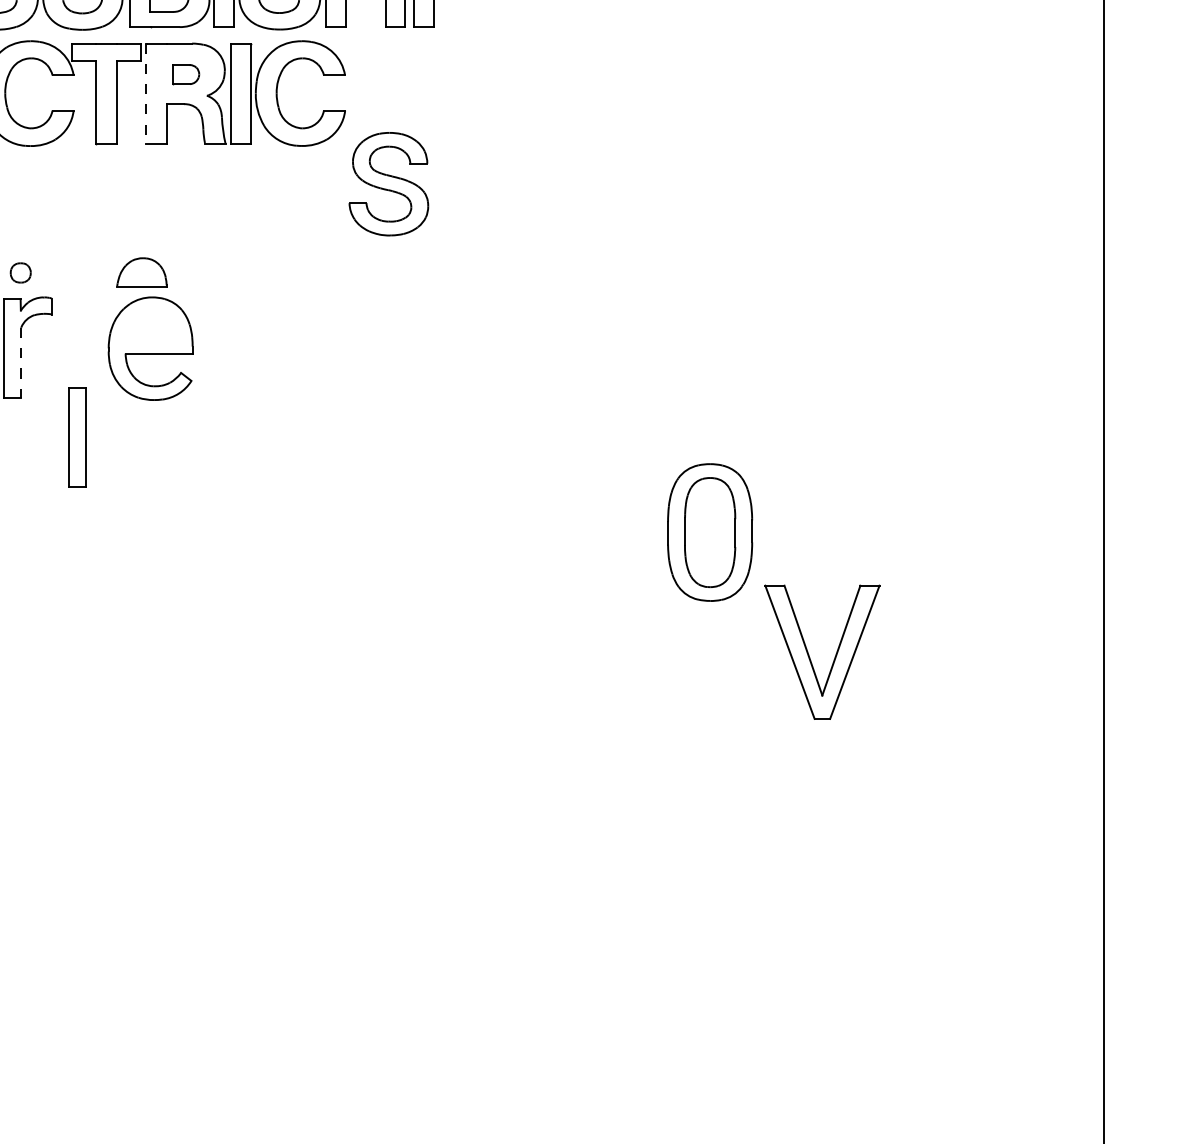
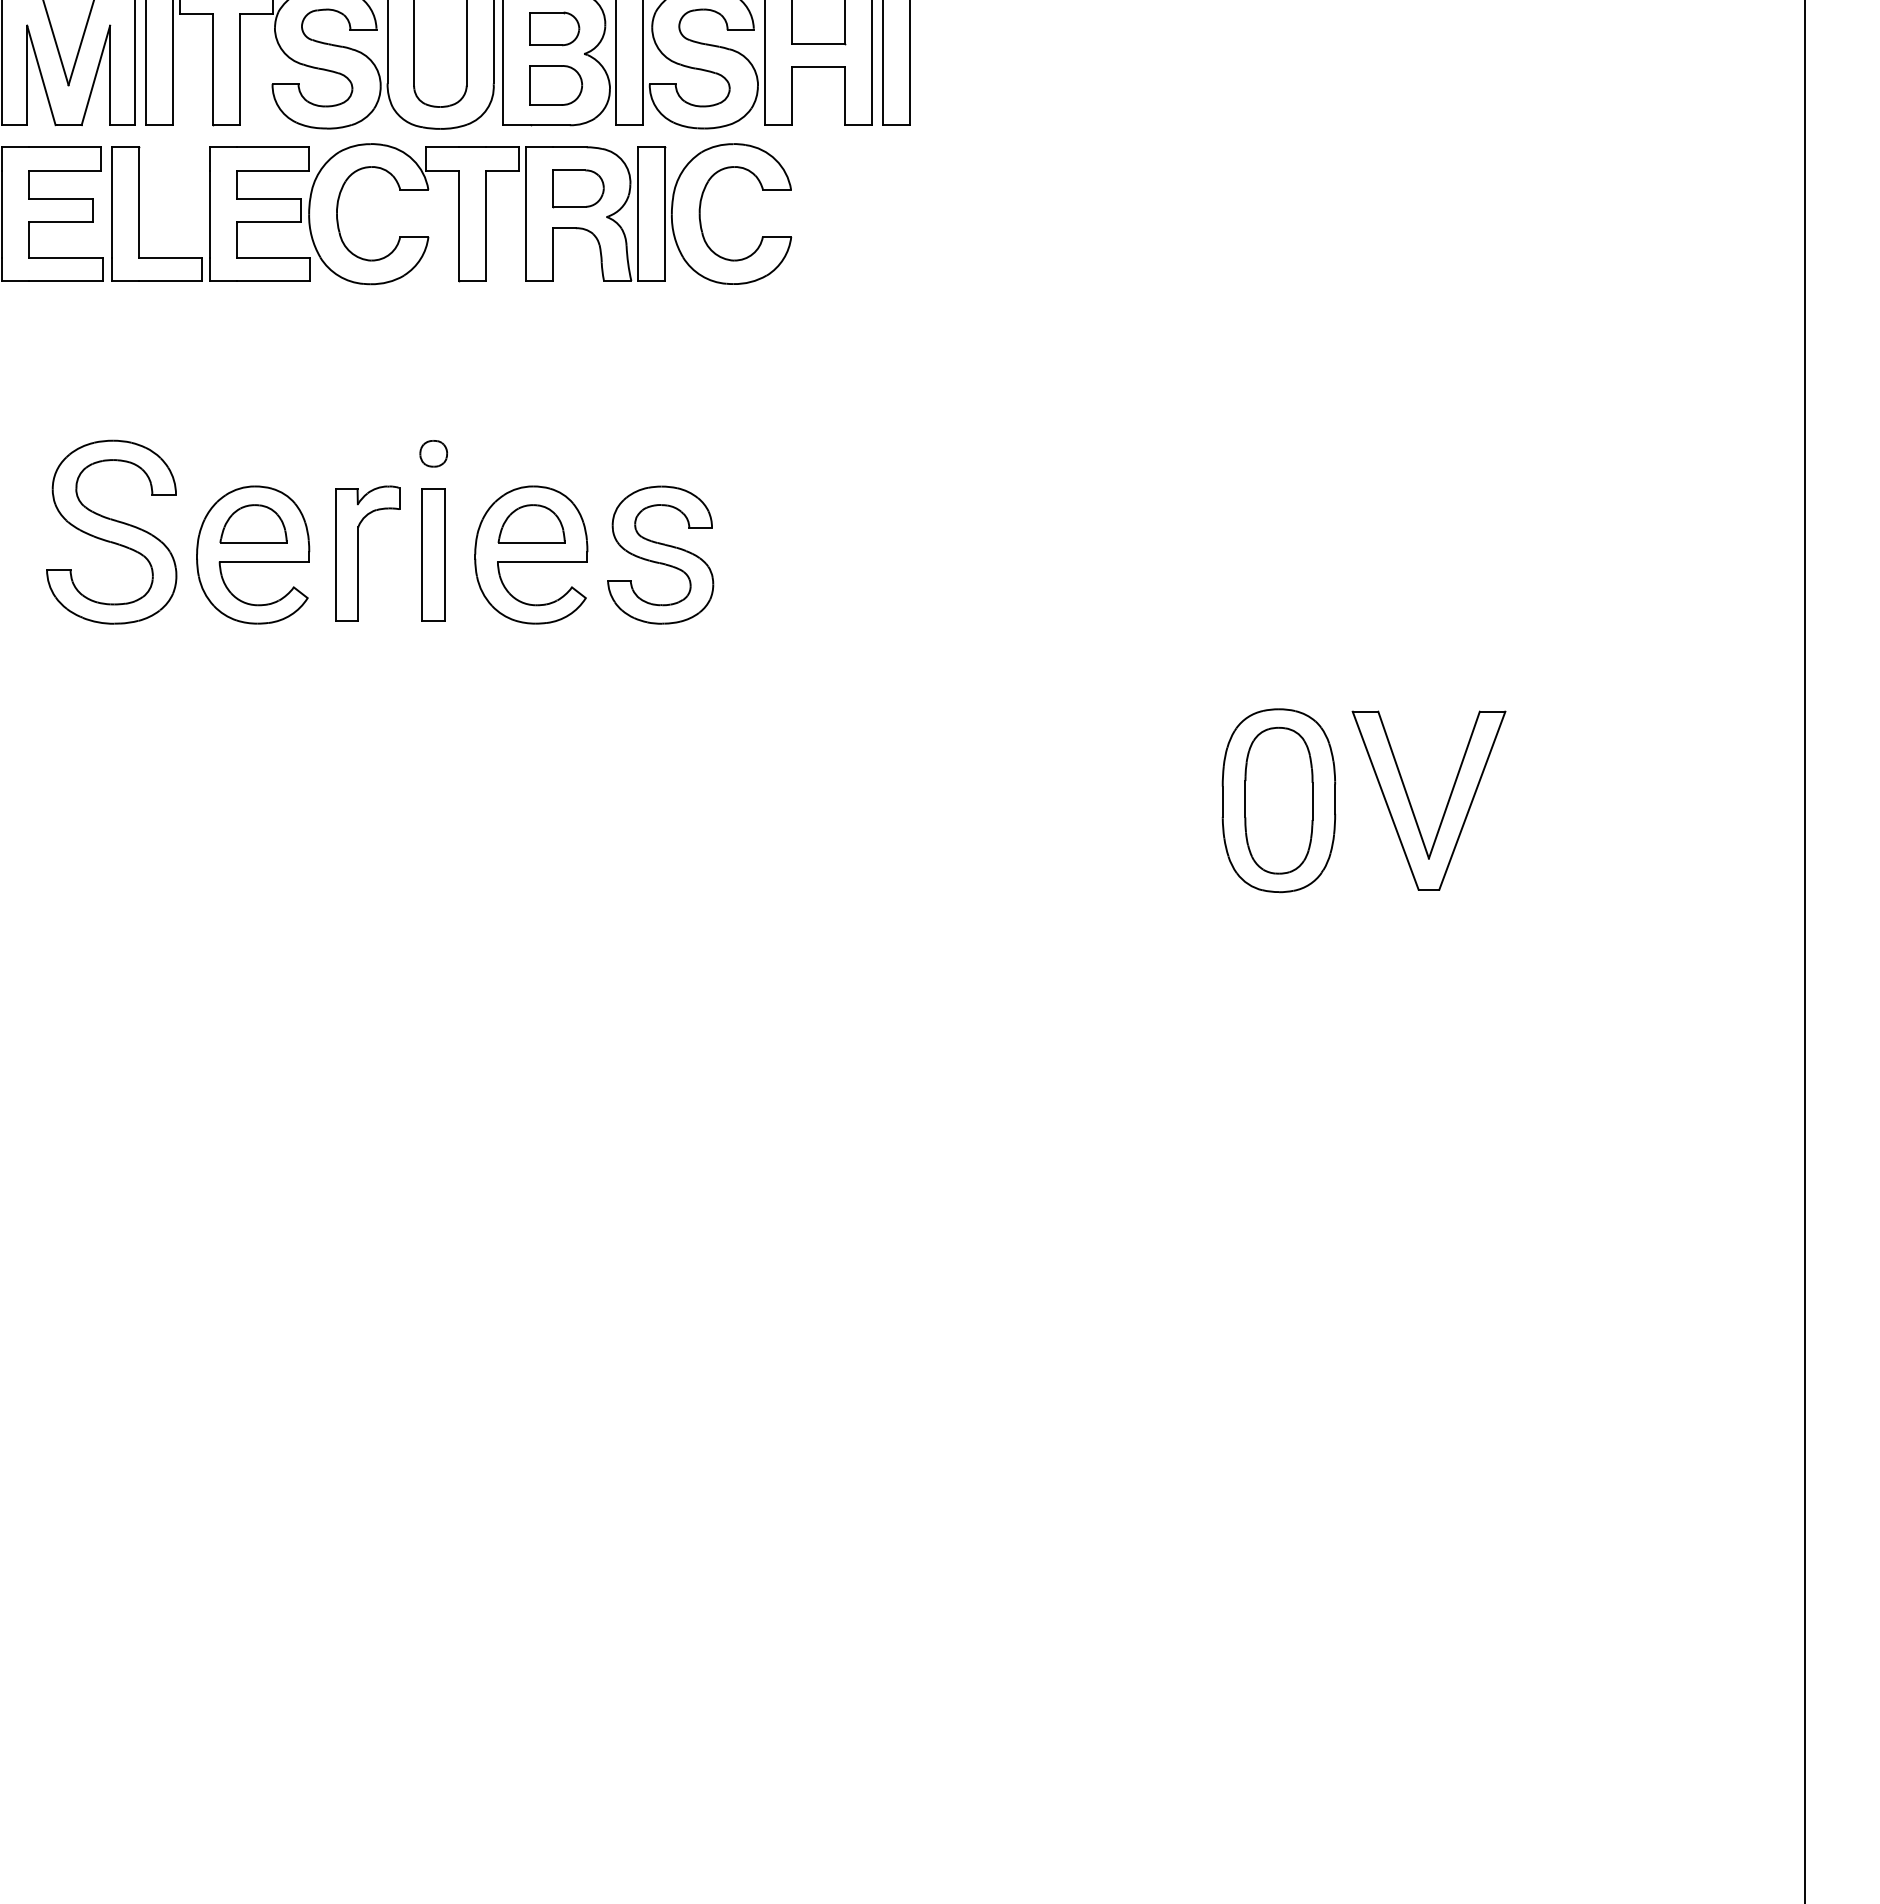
part: (185, 74) -> (578, 188), size x1.43
line: (146, 93) -> (525, 214), dashed -> solid
part: (388, 183) -> (660, 554), moved
part: (141, 271) -> (531, 523), moved
part: (20, 272) -> (433, 453), moved
line: (21, 363) -> (358, 574), dashed -> solid
part: (77, 436) -> (433, 554), moved
part: (809, 655) -> (1411, 804), moved

